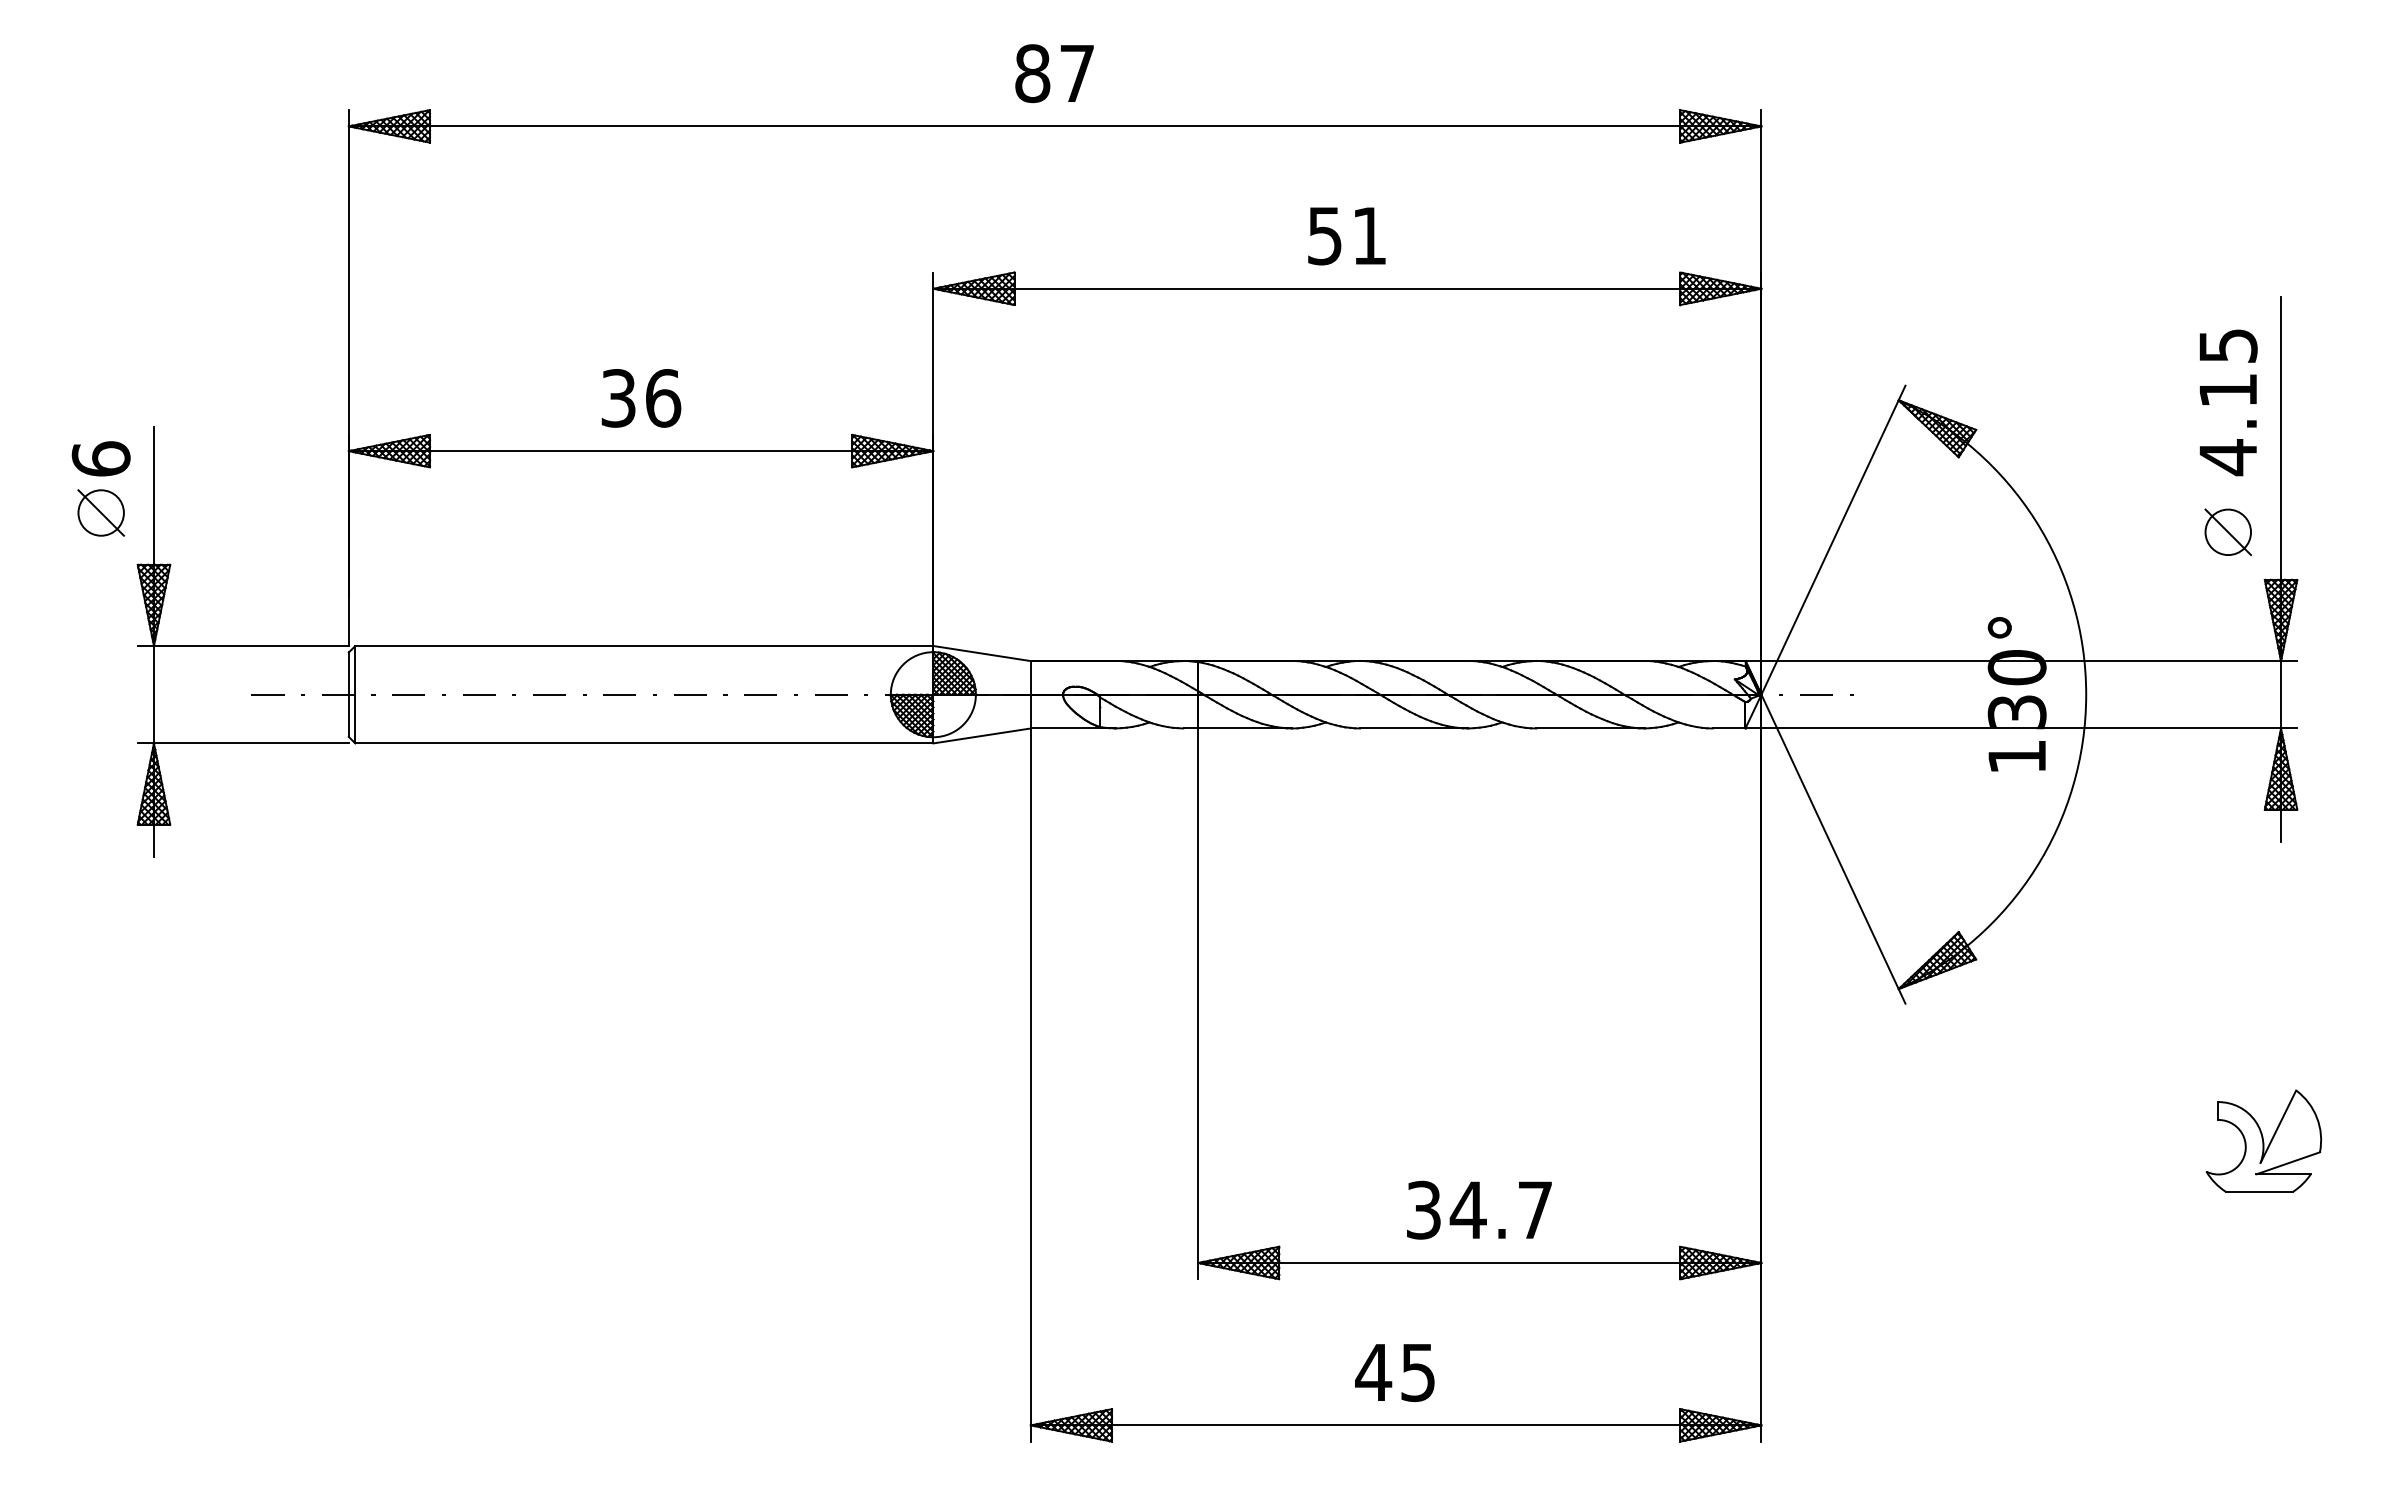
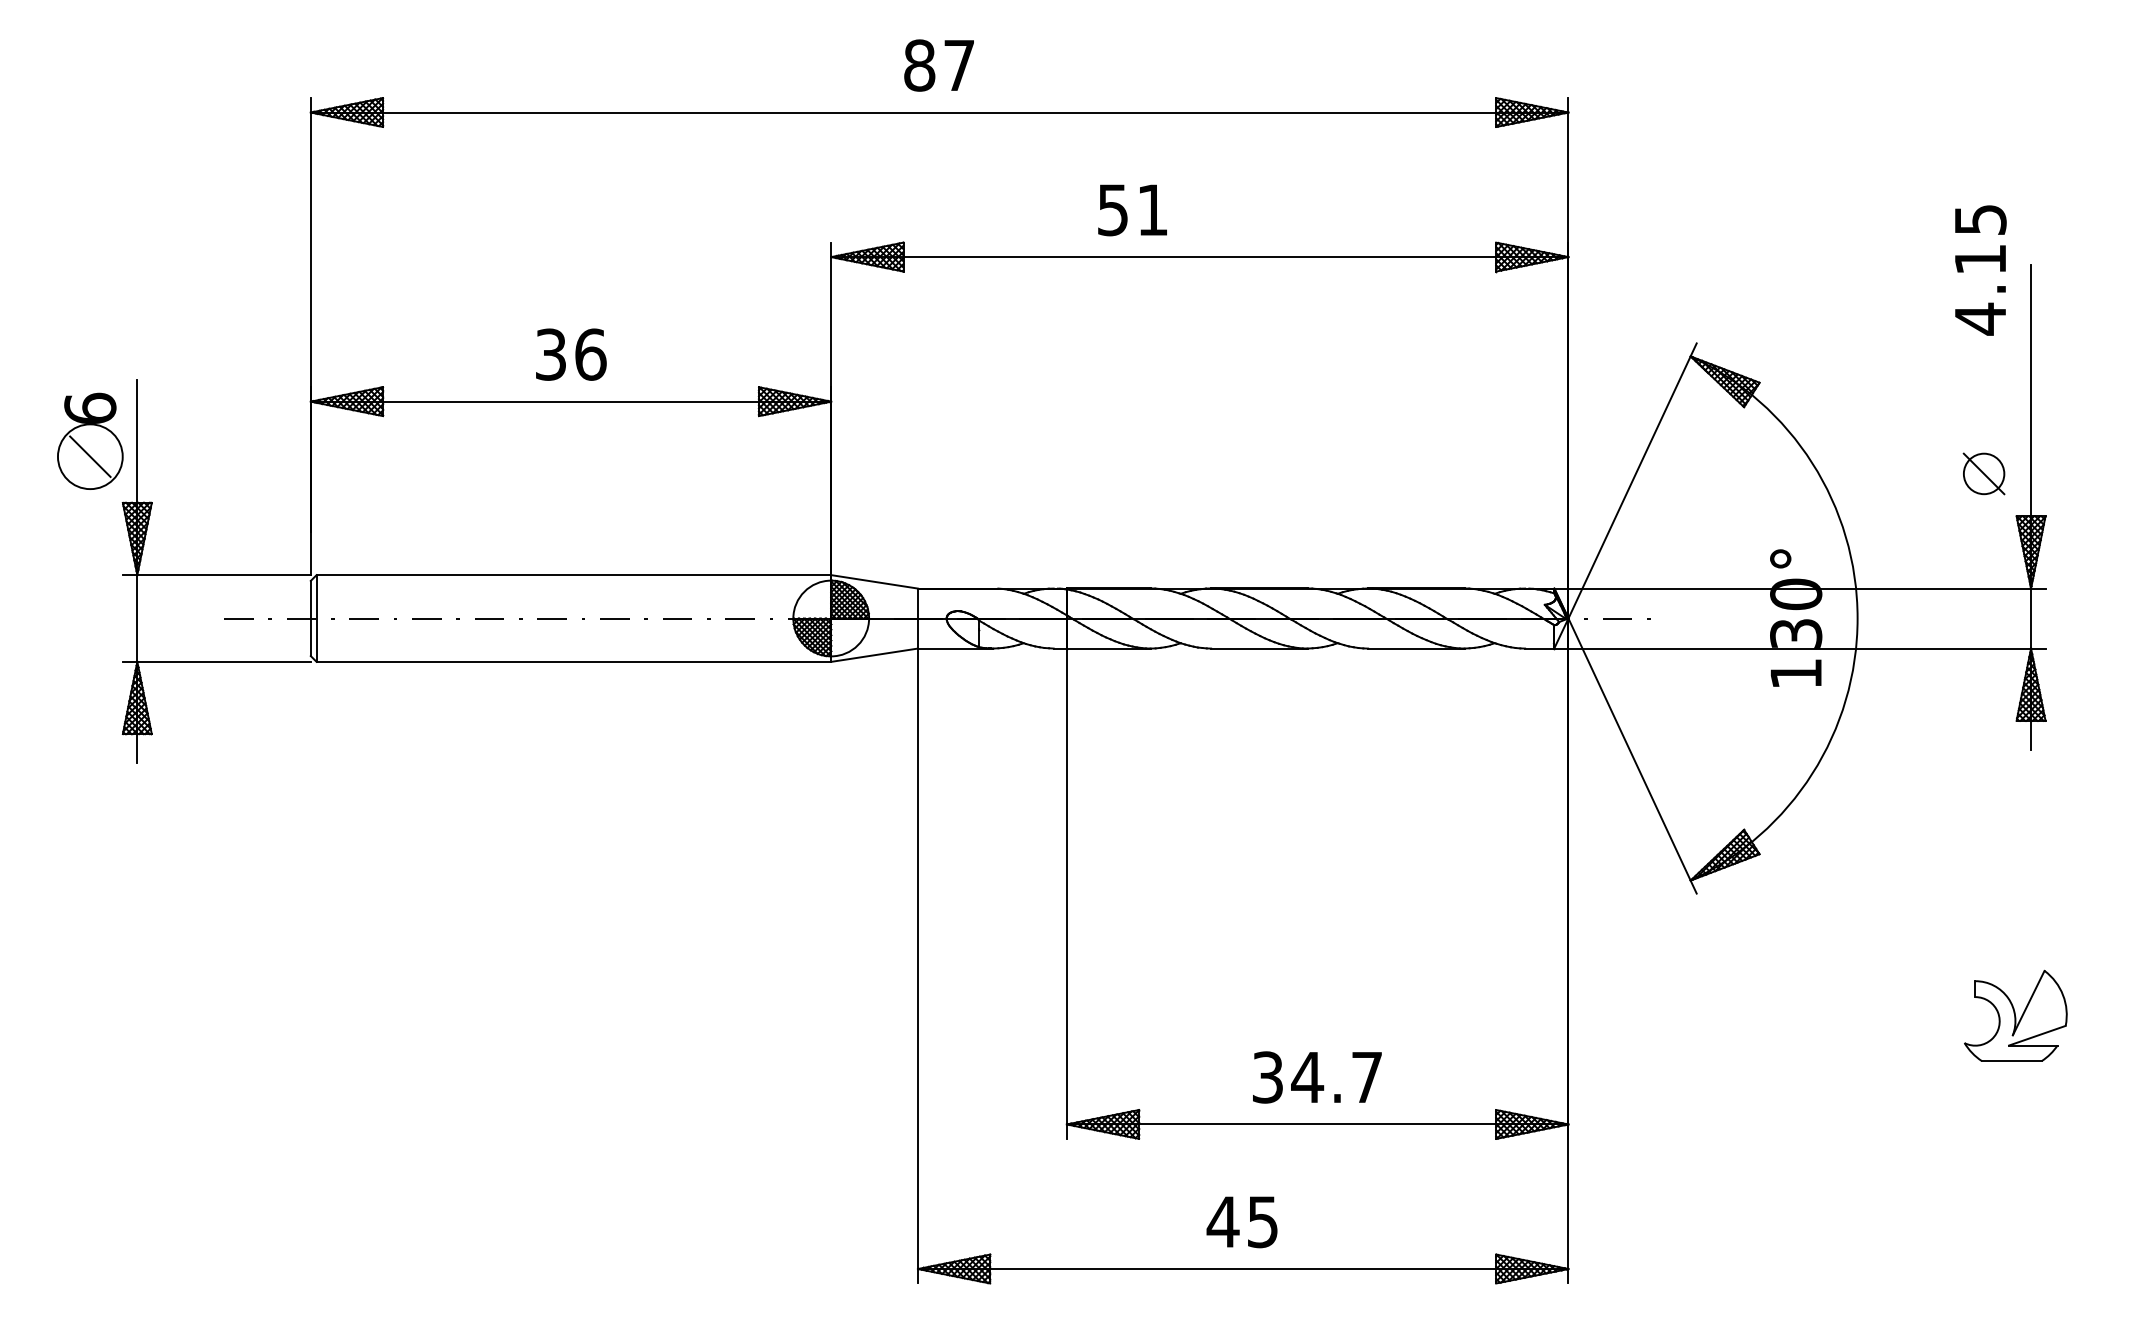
text: (1346, 236) -> (1132, 210), moved
text: (2228, 402) -> (1980, 270), moved
circle: (100, 512) -> (89, 456), size x1.6

